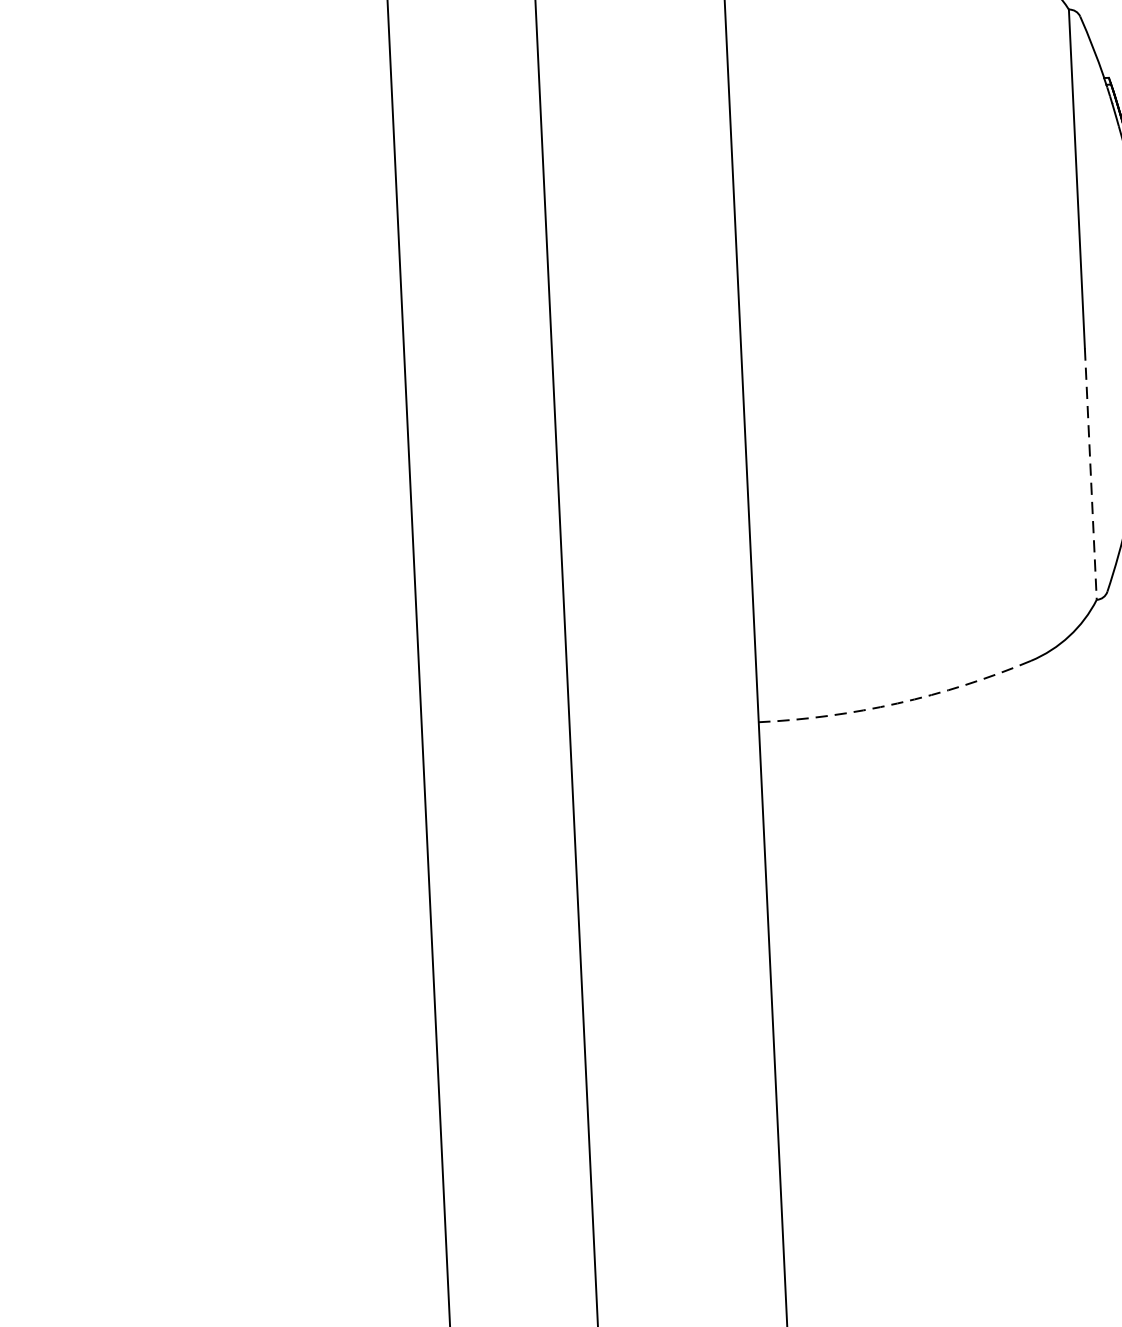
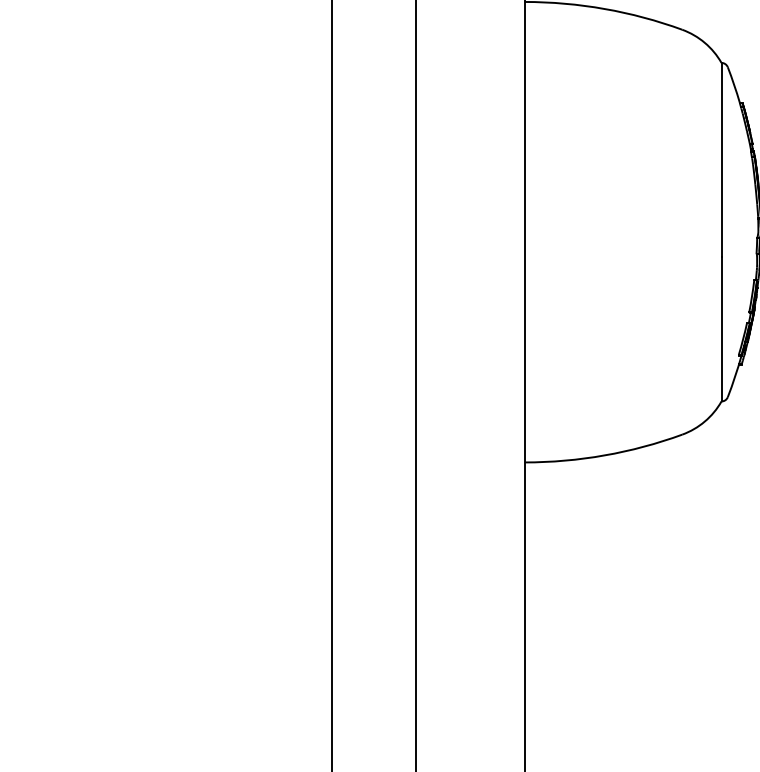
line: (1090, 474) -> (721, 329), dashed -> solid
arc: (897, 703) -> (604, 455), dashed -> solid

